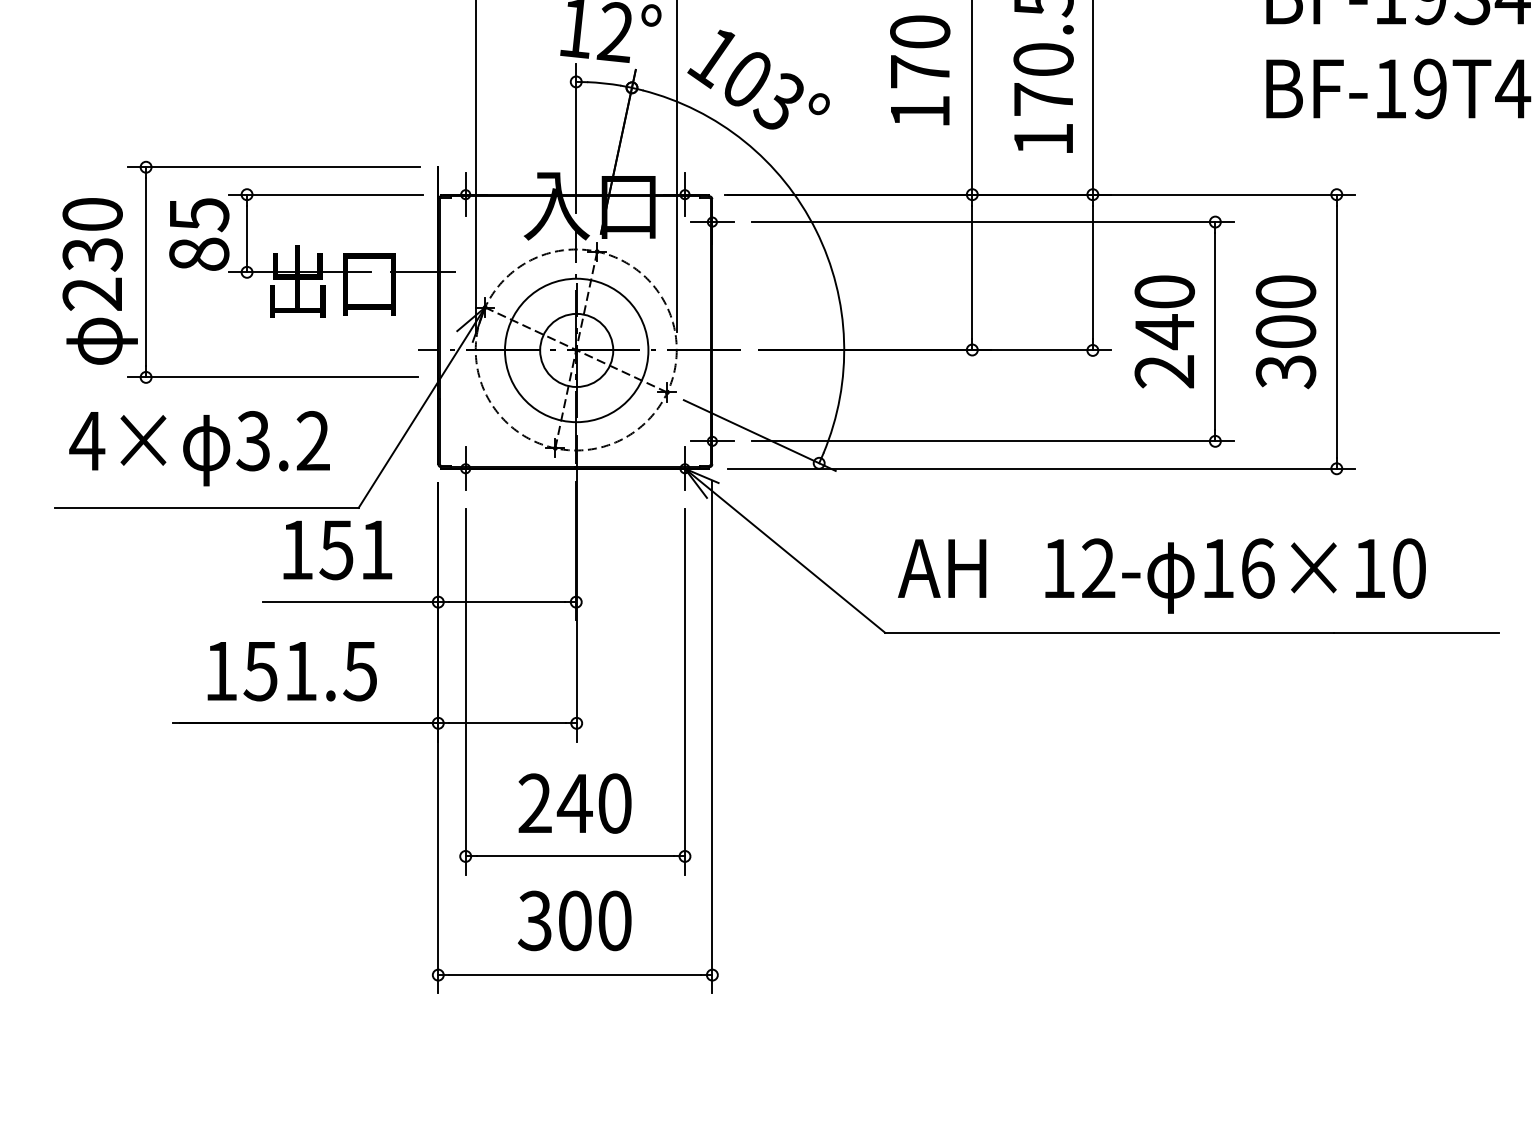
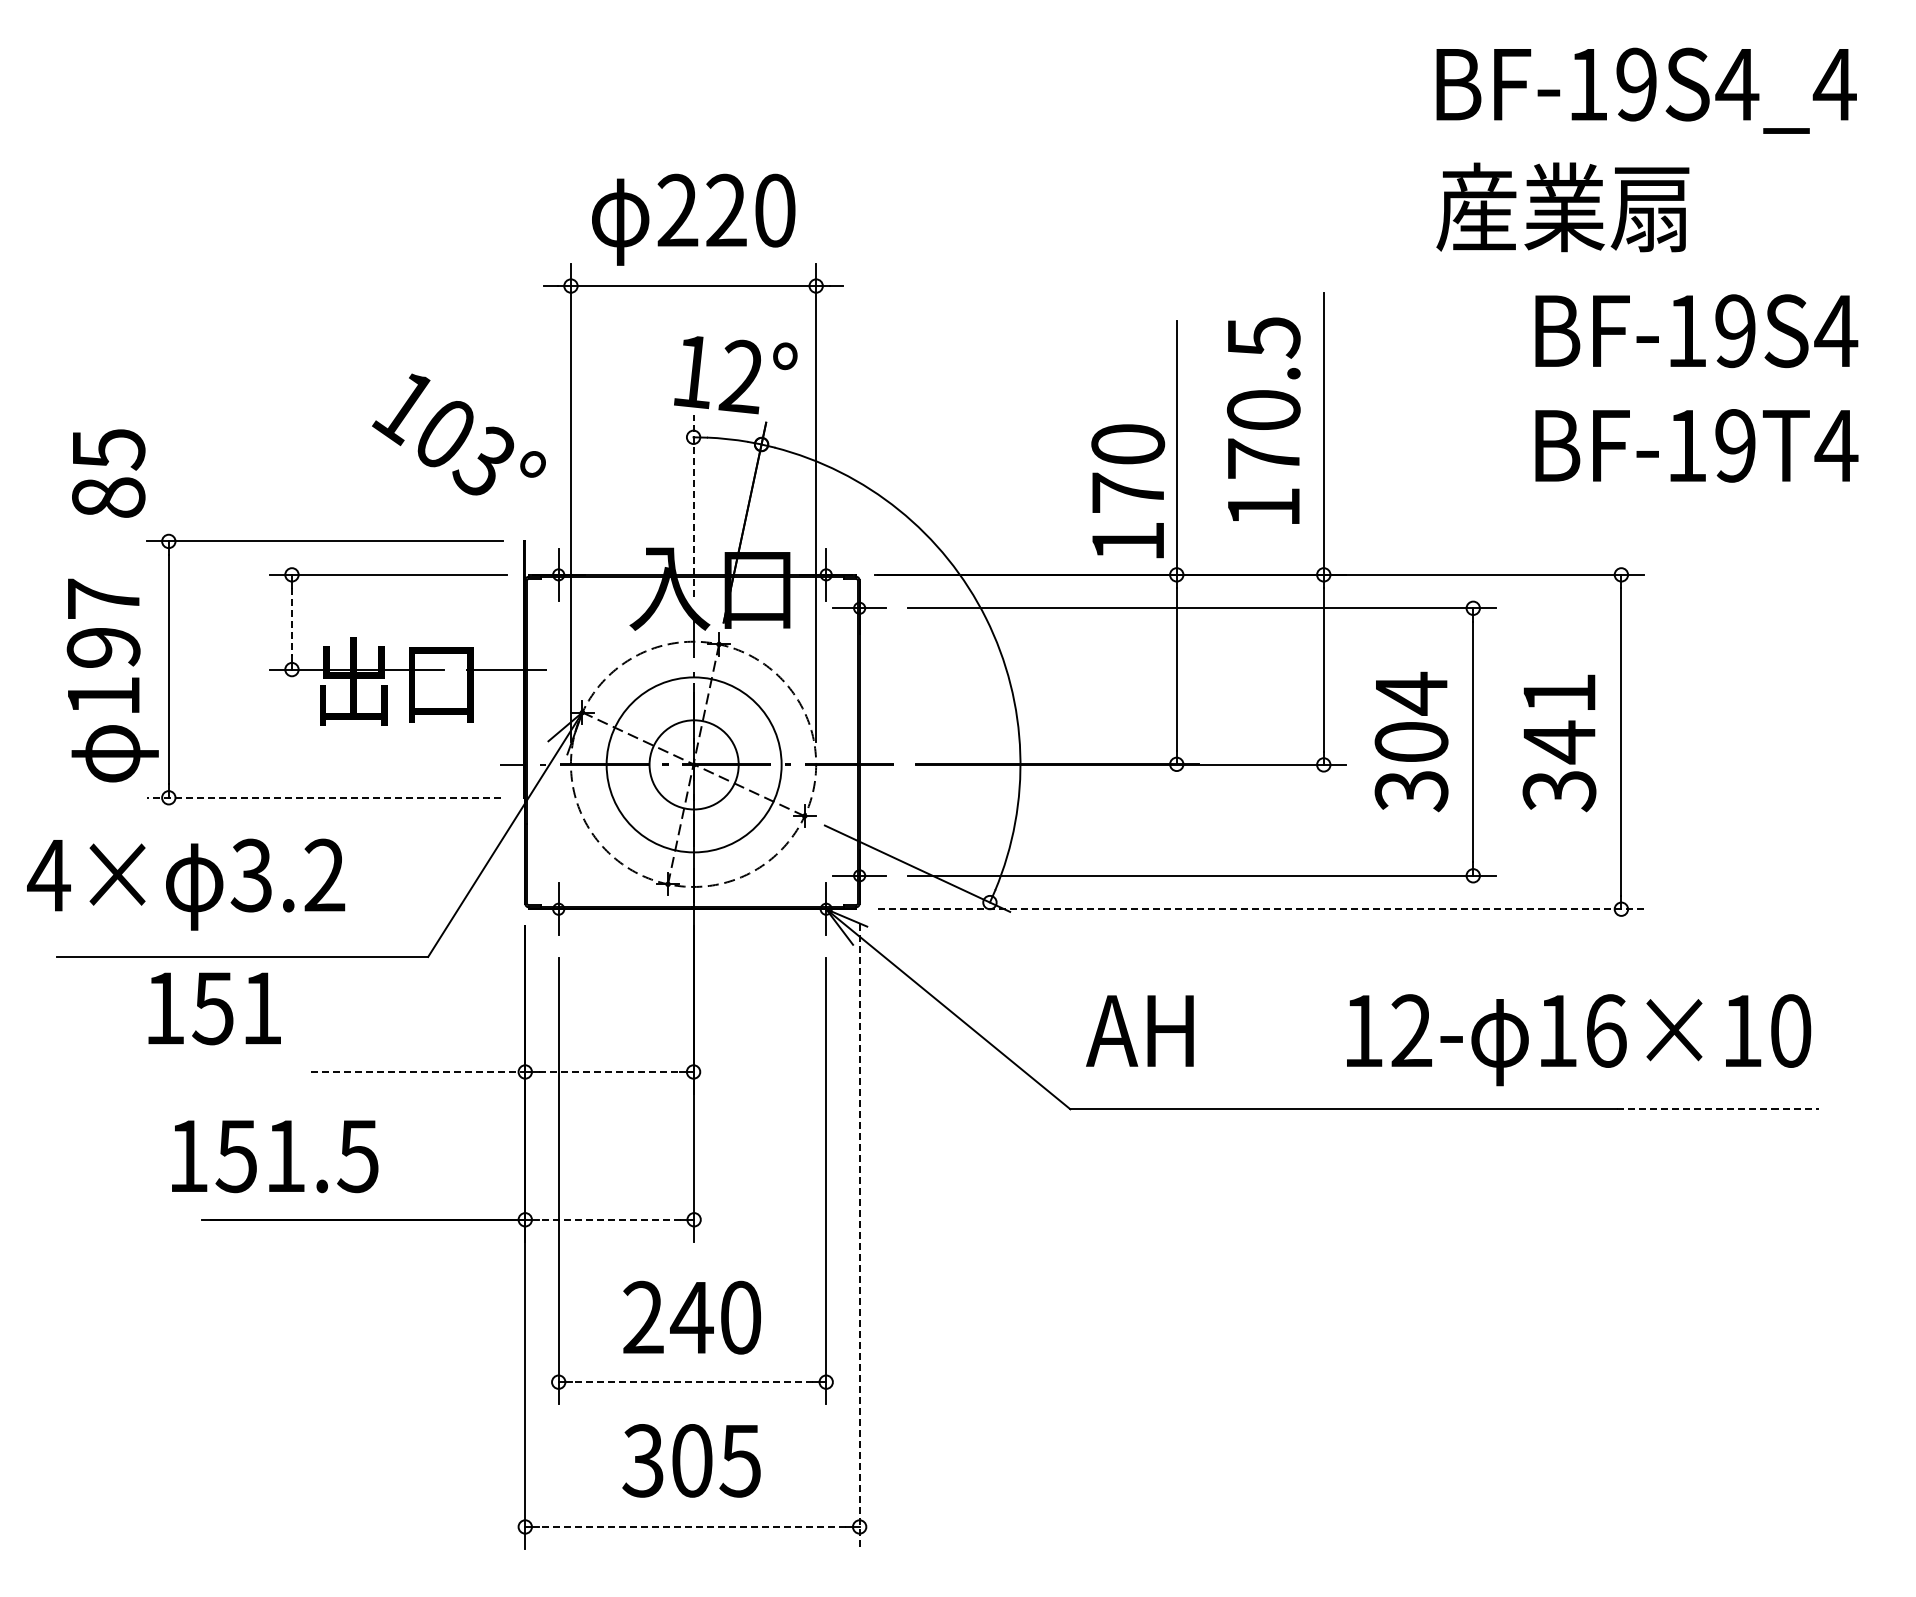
text: (920, 70) -> (1128, 491), moved
text: (758, 79) -> (458, 434), moved
line: (576, 137) -> (693, 505), solid -> dashed
line: (246, 233) -> (291, 622), solid -> dashed
text: (199, 234) -> (108, 473), moved
text: (92, 254) -> (103, 647), 230 -> 197
text: (1286, 312) -> (1559, 718), 300 -> 341
text: (1164, 331) -> (1411, 741), 240 -> 304
line: (272, 377) -> (323, 797), solid -> dashed
text: (199, 448) -> (186, 884), moved
line: (1041, 468) -> (1261, 909), solid -> dashed
text: (337, 550) -> (214, 1008), moved
text: (1236, 576) -> (1579, 1040), moved
line: (350, 601) -> (418, 1071), solid -> dashed
line: (507, 601) -> (609, 1071), solid -> dashed
line: (1416, 632) -> (1718, 1109), solid -> dashed
text: (292, 671) -> (275, 1156), moved
line: (507, 723) -> (609, 1219), solid -> dashed
line: (712, 737) -> (859, 1237), solid -> dashed
line: (574, 856) -> (691, 1382), solid -> dashed
text: (613, 920) -> (739, 1460), 300 -> 305
line: (575, 974) -> (692, 1526), solid -> dashed

